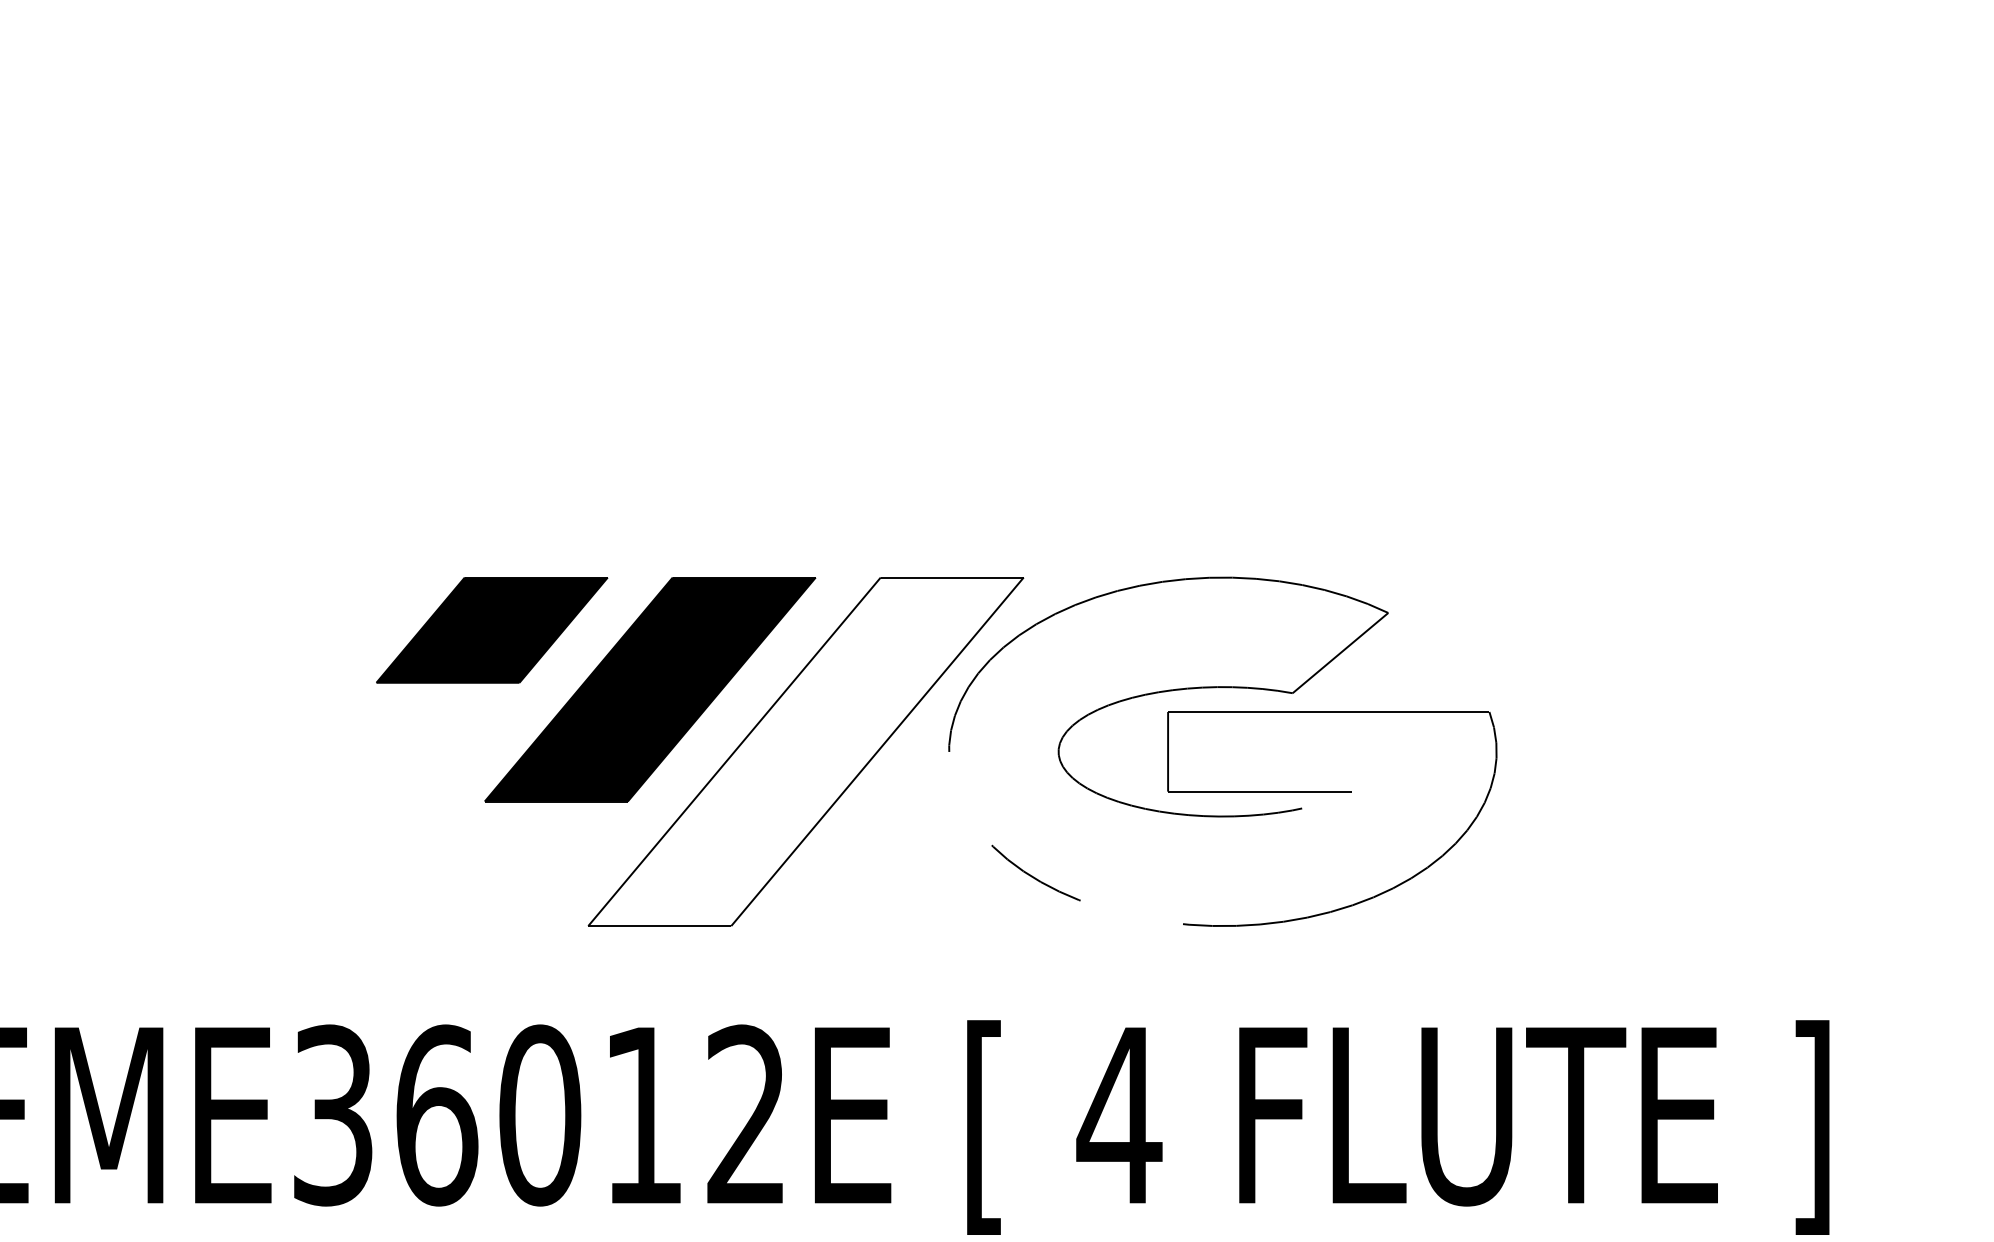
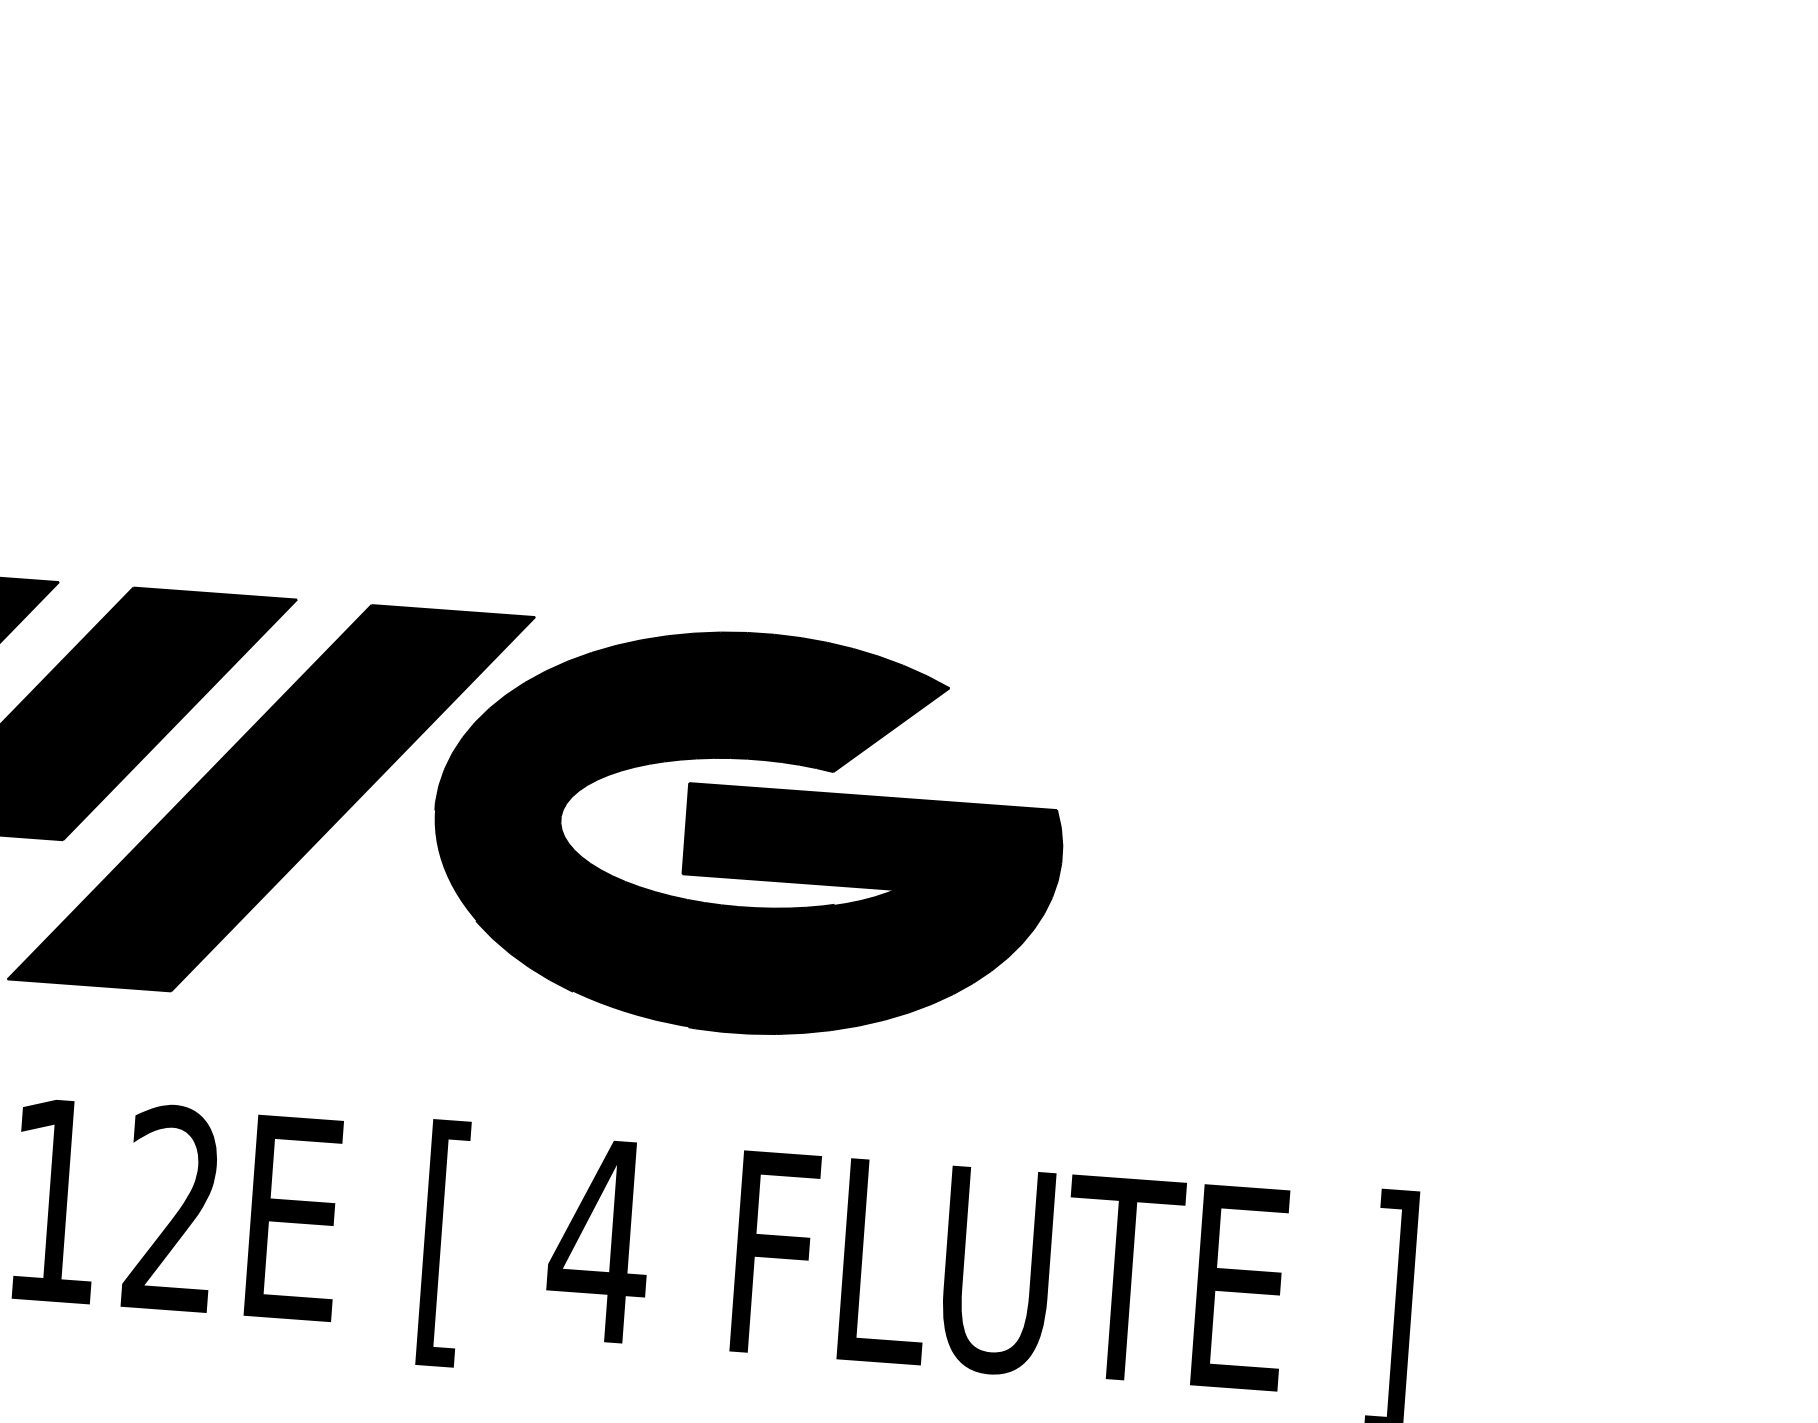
fill: (805, 751) -> (270, 797), added
fill: (1222, 751) -> (748, 832), added

